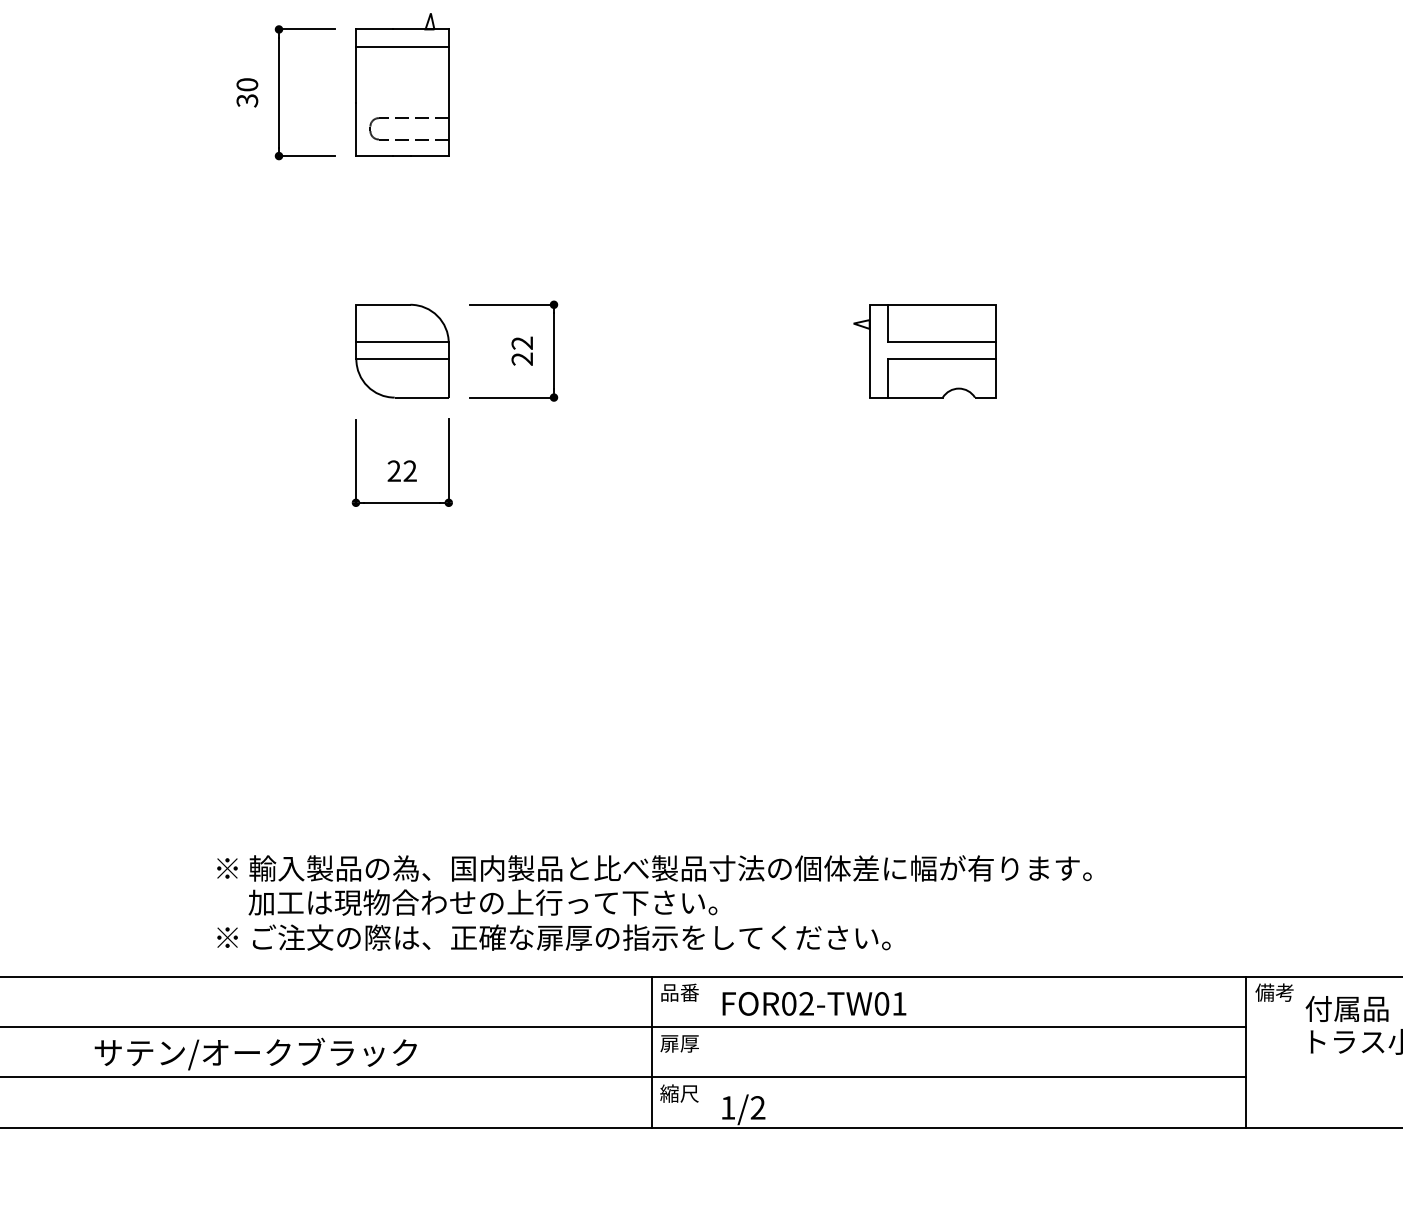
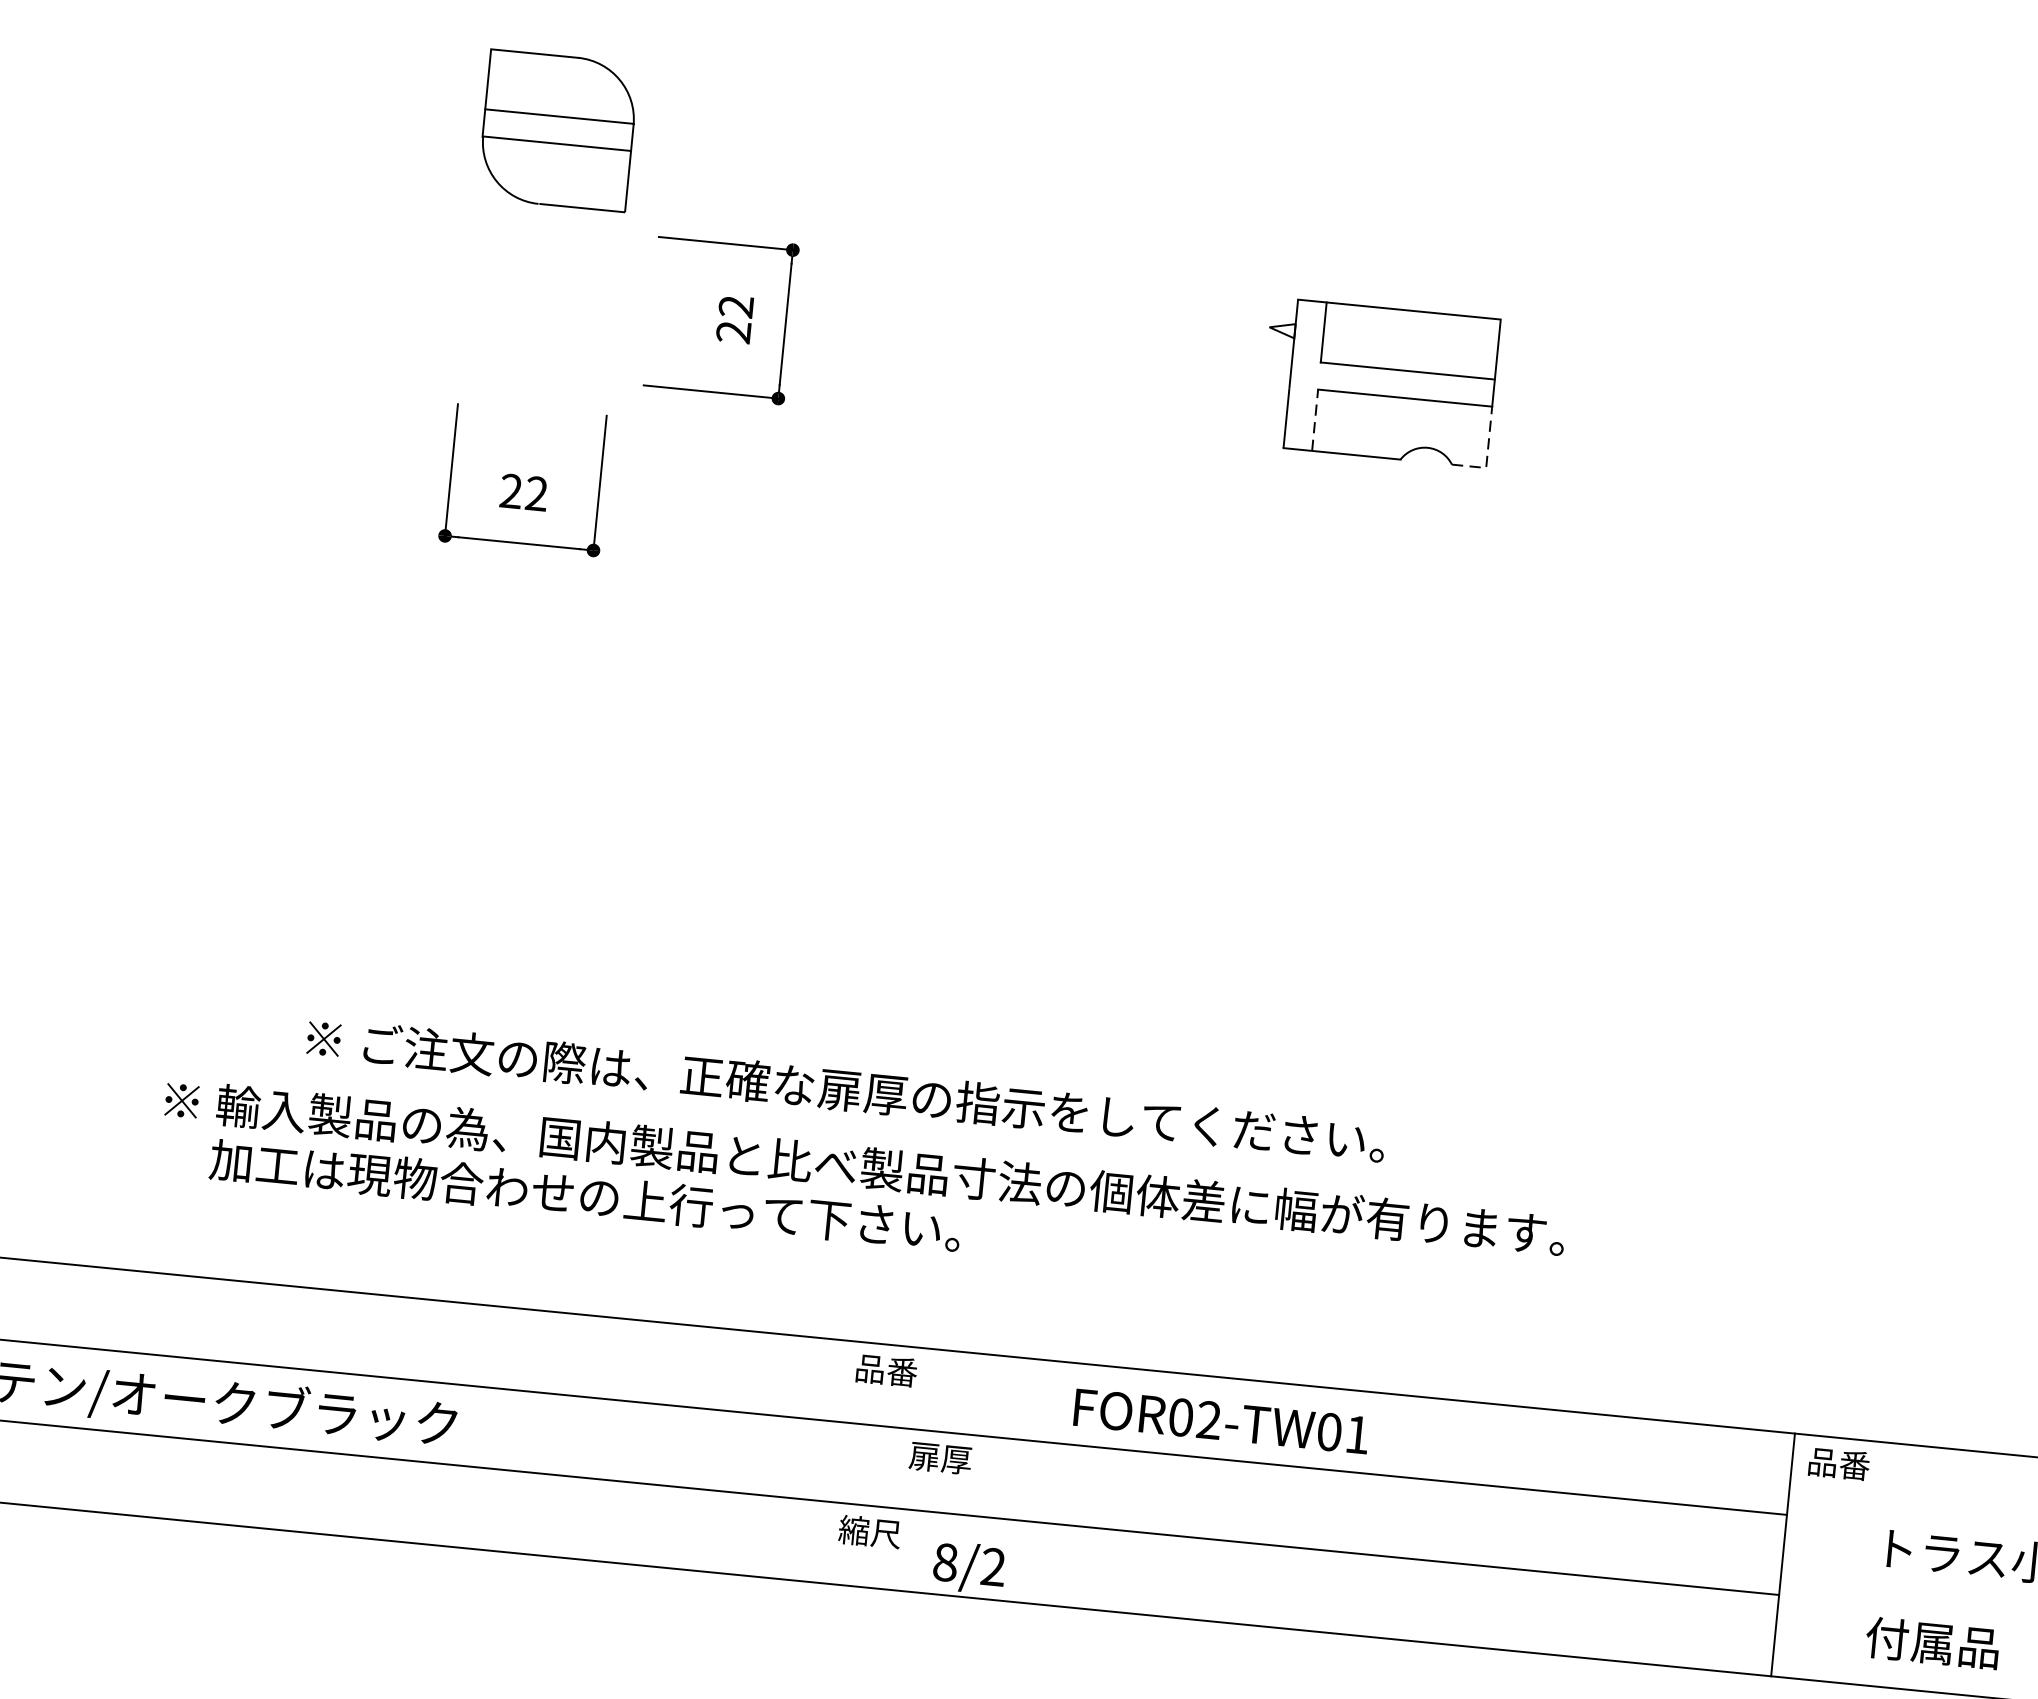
part: (402, 350) -> (558, 129), moved
line: (887, 377) -> (1315, 418), solid -> dashed
line: (996, 389) -> (1487, 455), solid -> dashed
text: (553, 937) -> (845, 1089), moved
text: (1274, 992) -> (1837, 1463), 備考 -> 品番
text: (814, 1003) -> (1221, 1420), moved
text: (1346, 1008) -> (1931, 1642), moved
text: (679, 1043) -> (940, 1457), moved
line: (651, 1052) -> (831, 1461), removed
text: (728, 1107) -> (946, 1561), 1/2 -> 8/2

